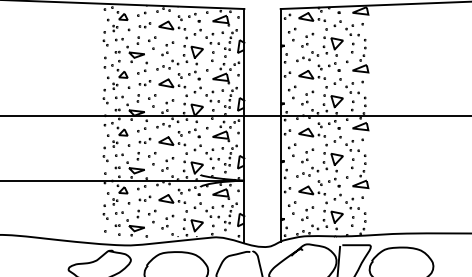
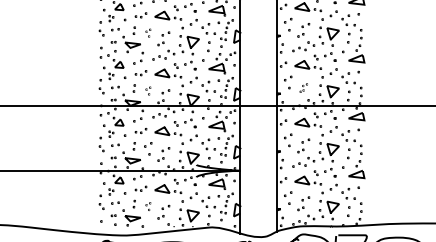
part: (152, 42) -> (148, 32), size x0.6
part: (307, 97) -> (303, 87), size x0.6
part: (152, 100) -> (148, 90), size x0.6
part: (152, 216) -> (148, 206), size x0.6

